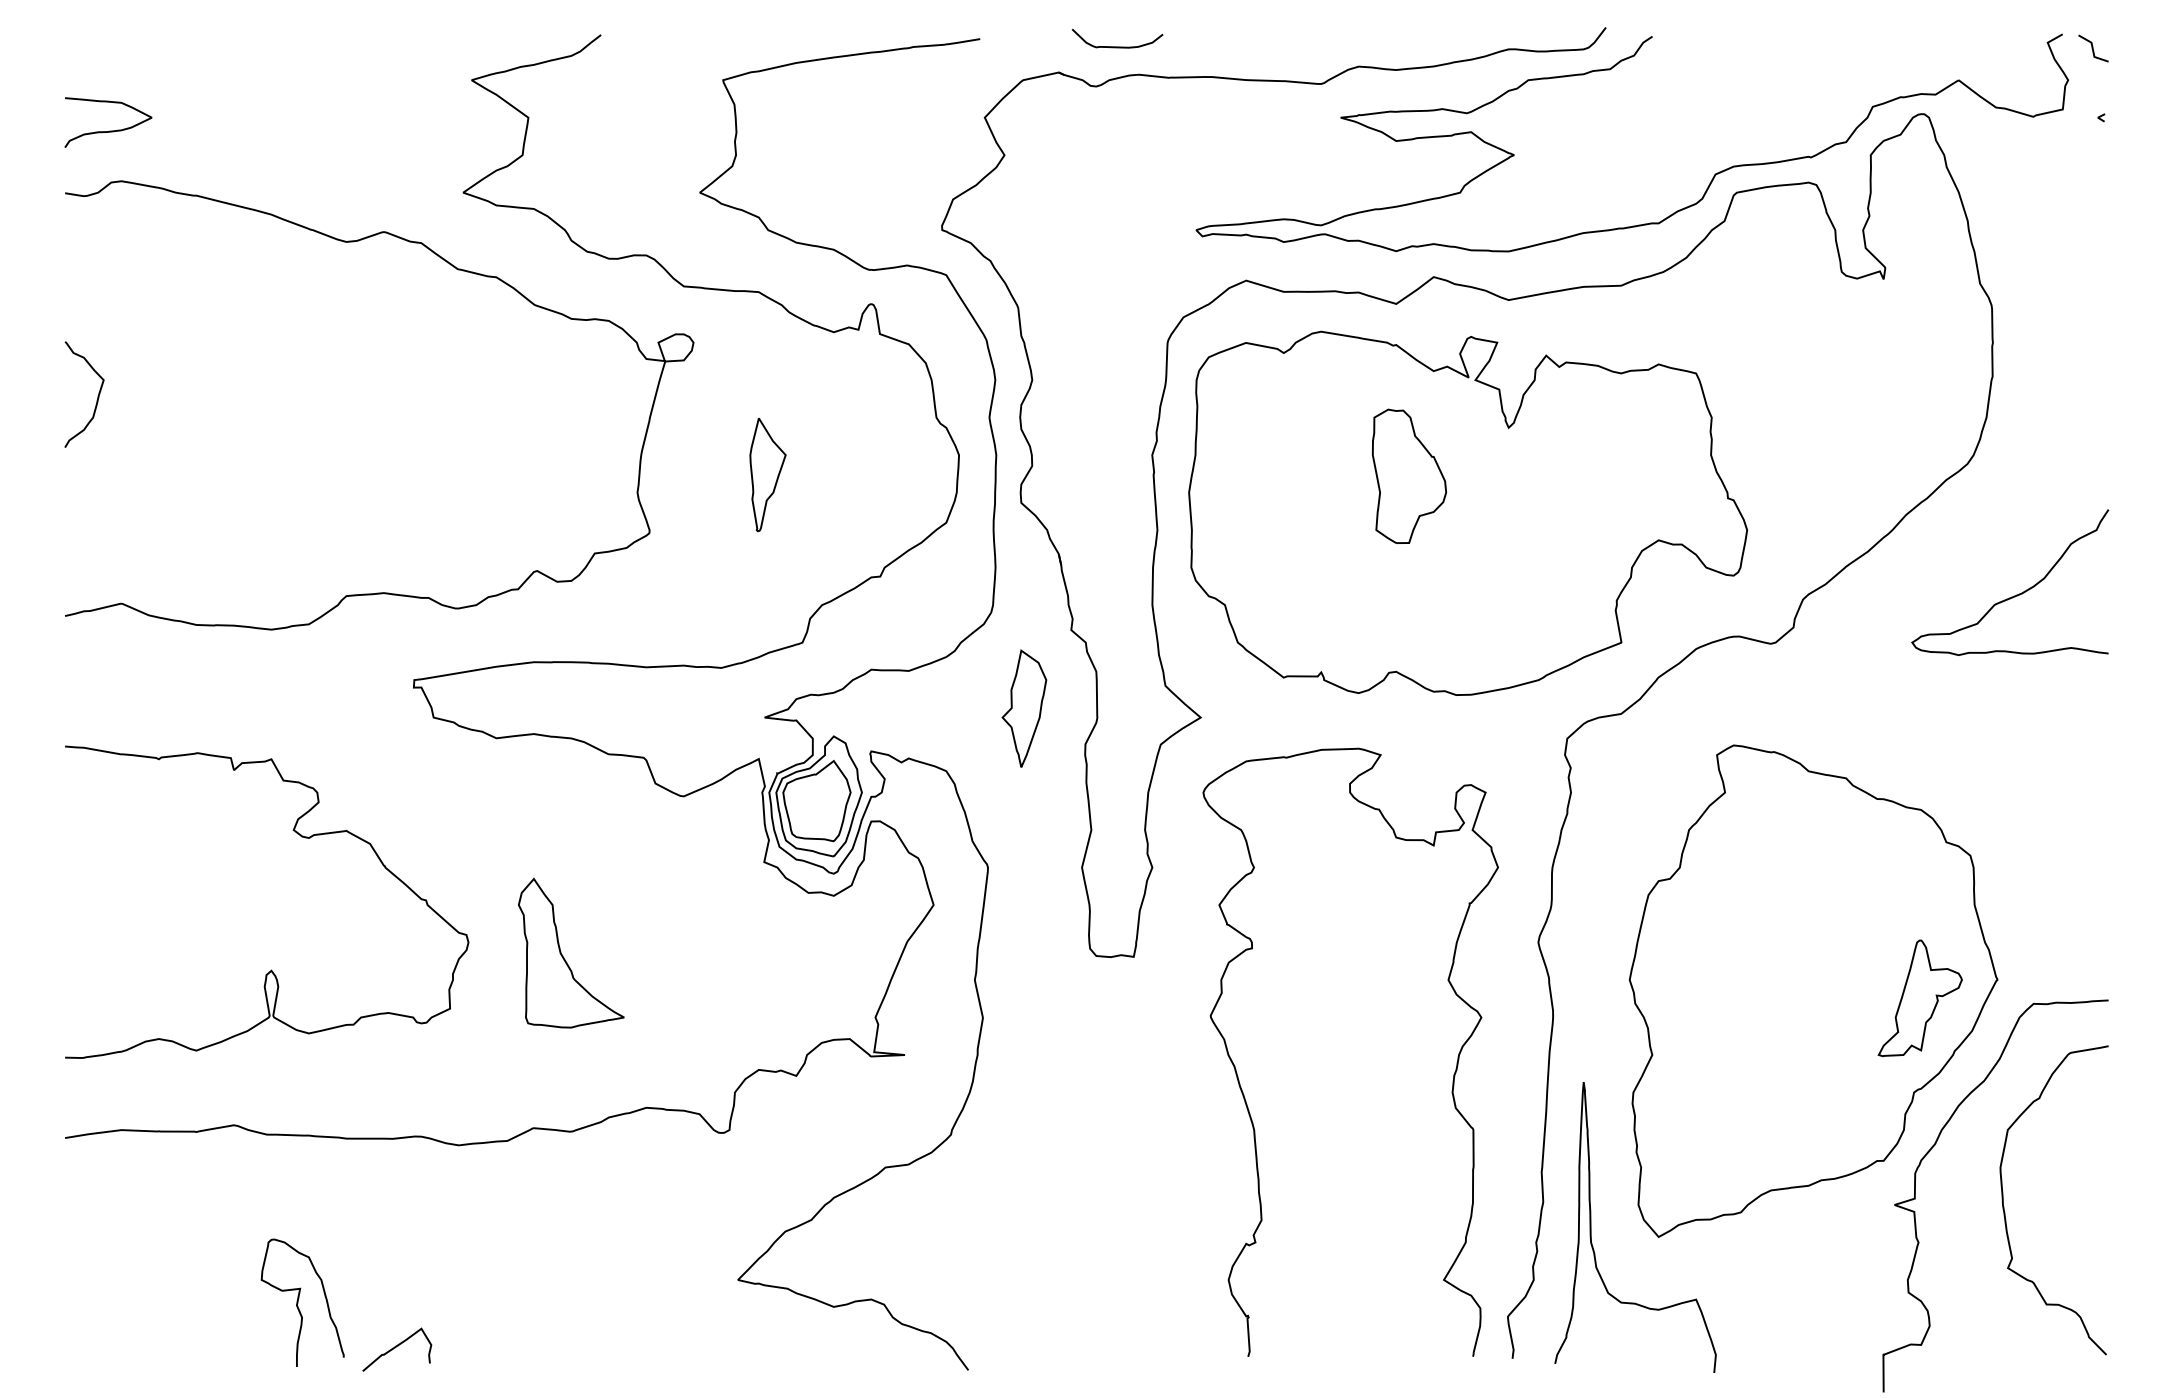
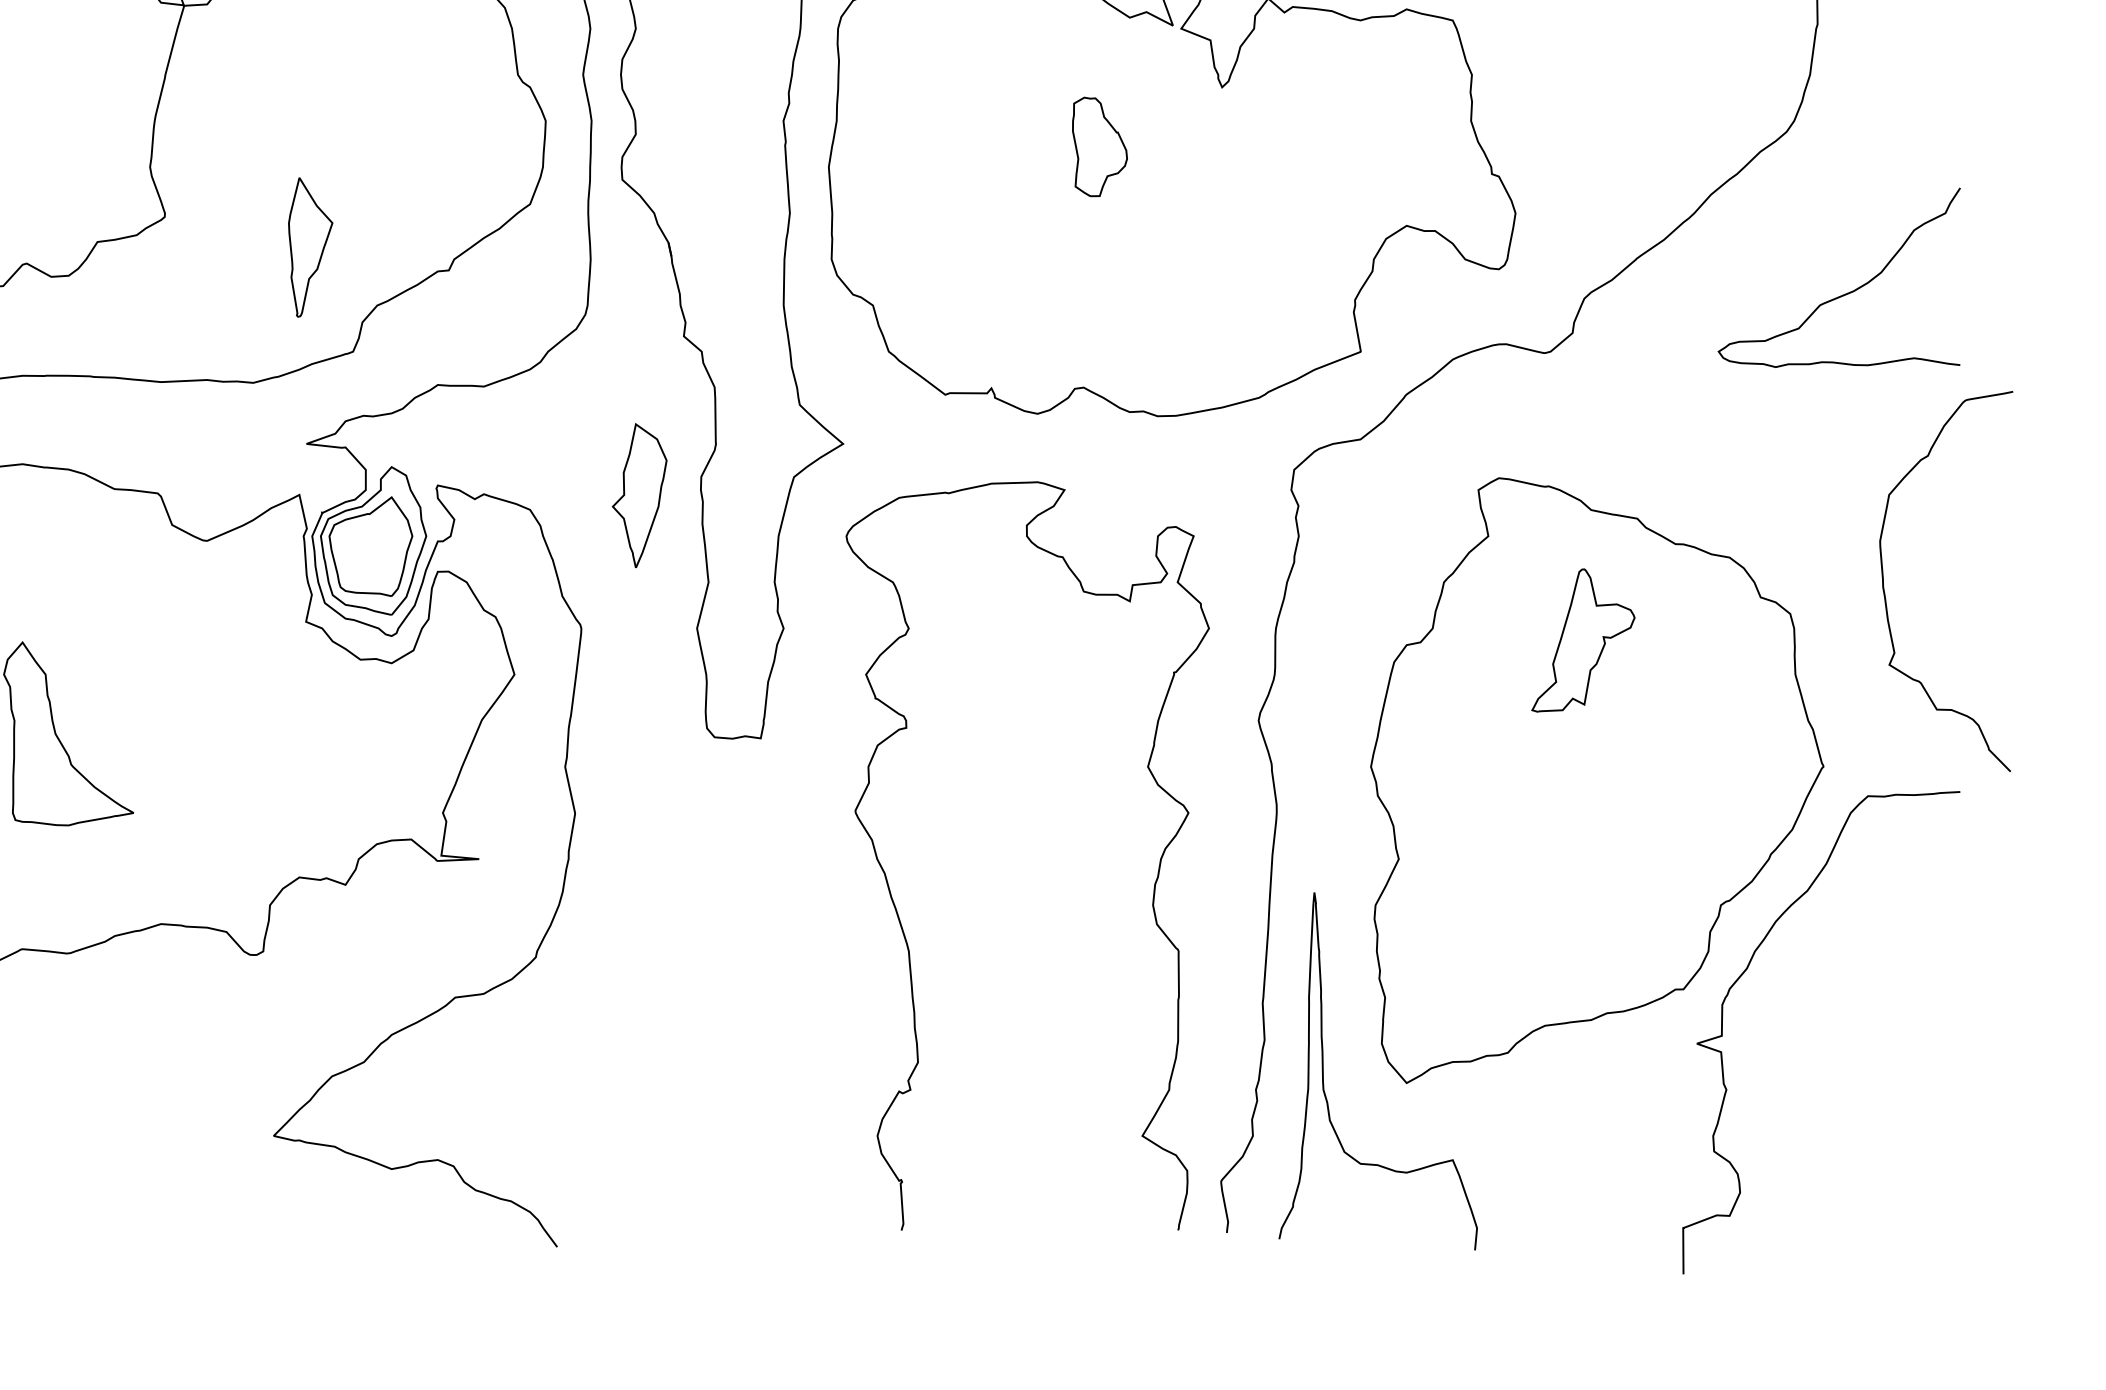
part: (767, 475) -> (310, 248), moved
part: (1409, 475) -> (1100, 146), size x0.6
part: (1024, 708) -> (639, 495), moved
part: (1919, 998) -> (1582, 640), moved
curve: (2004, 1206) -> (1885, 589), moved

